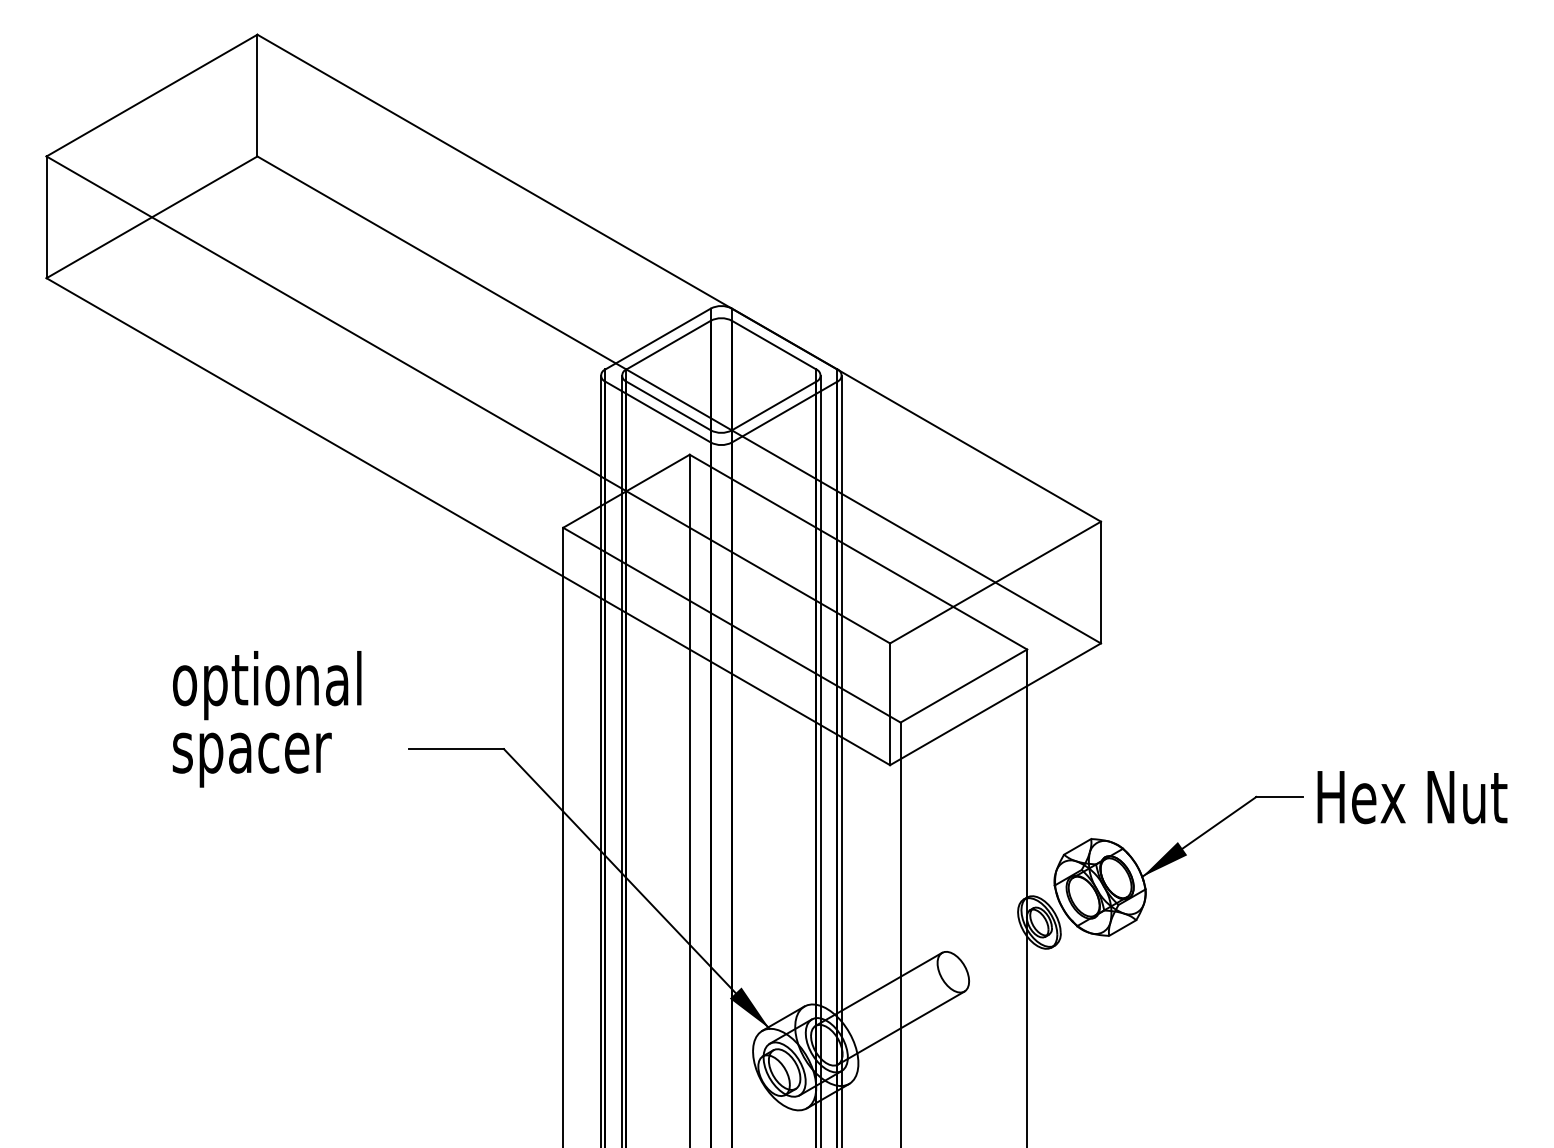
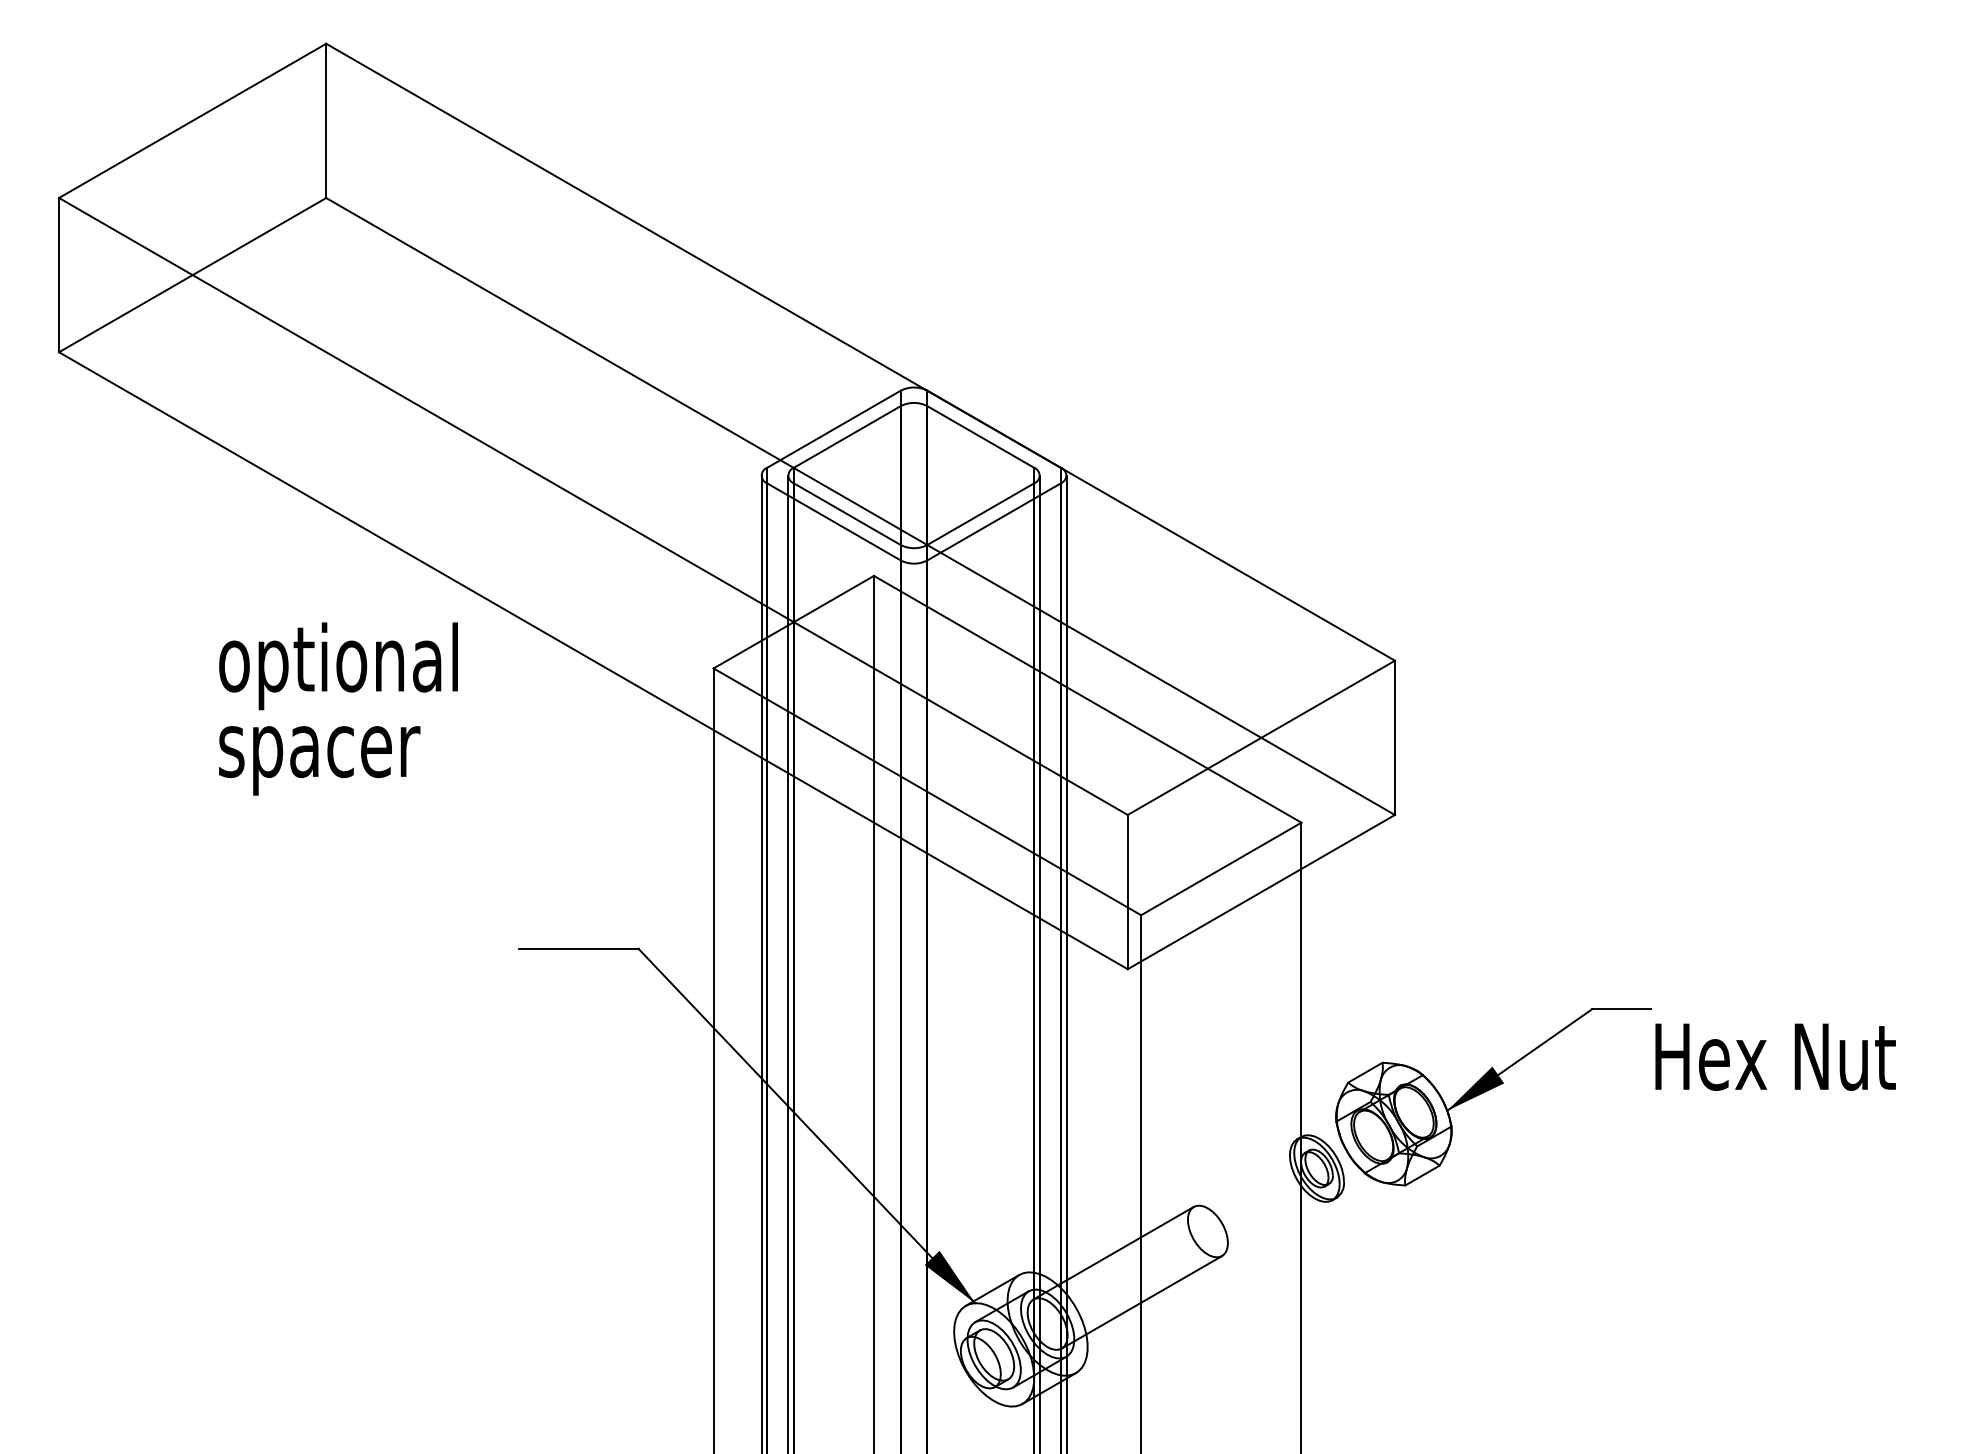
text: (267, 718) -> (338, 708), moved
text: (1412, 796) -> (1775, 1056), moved

